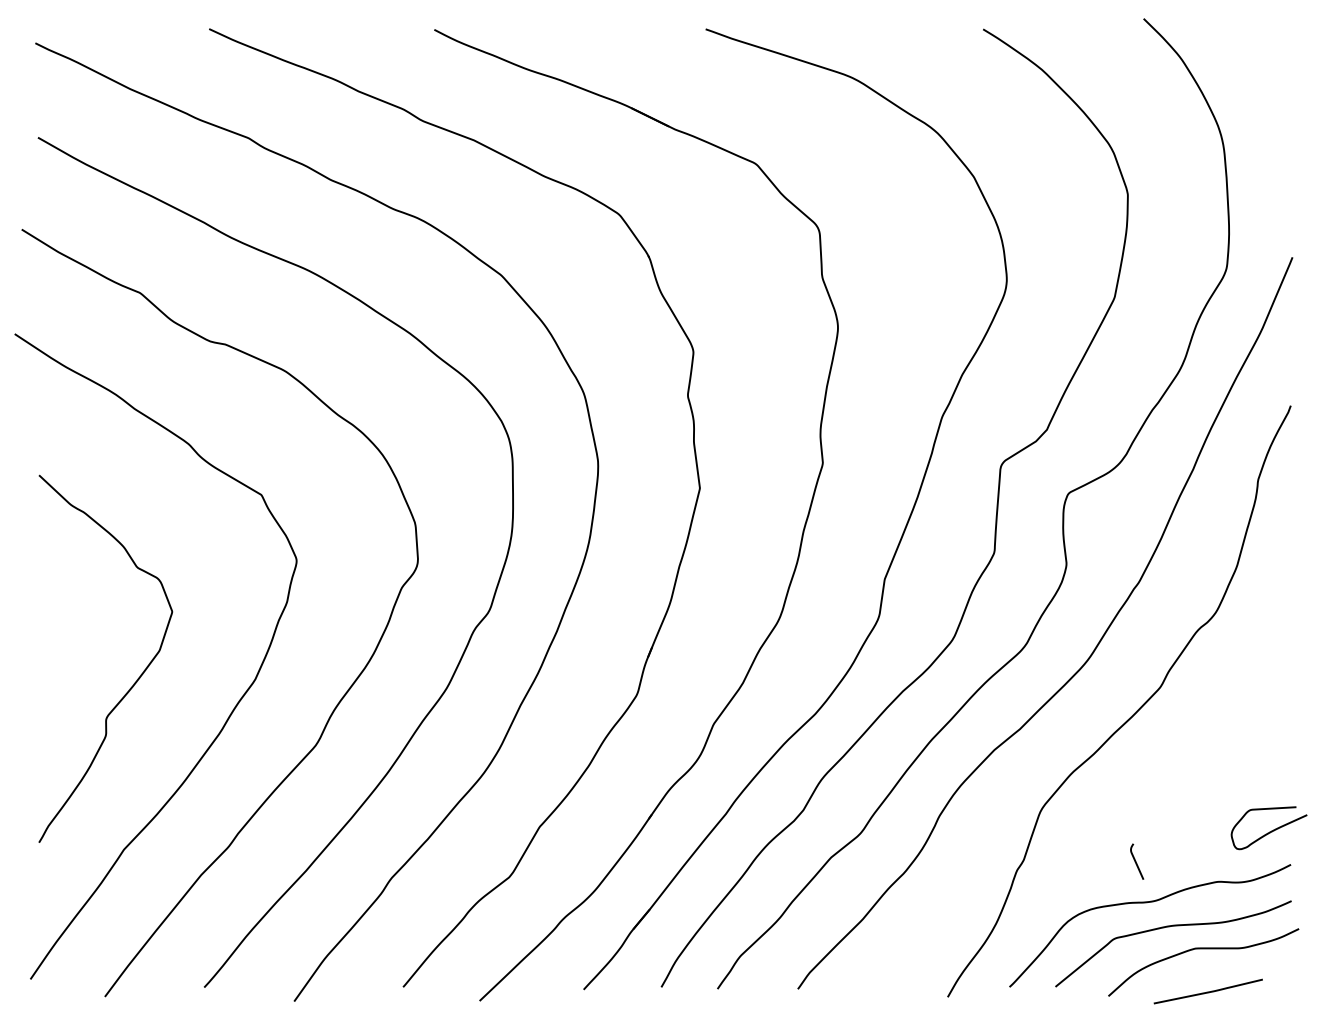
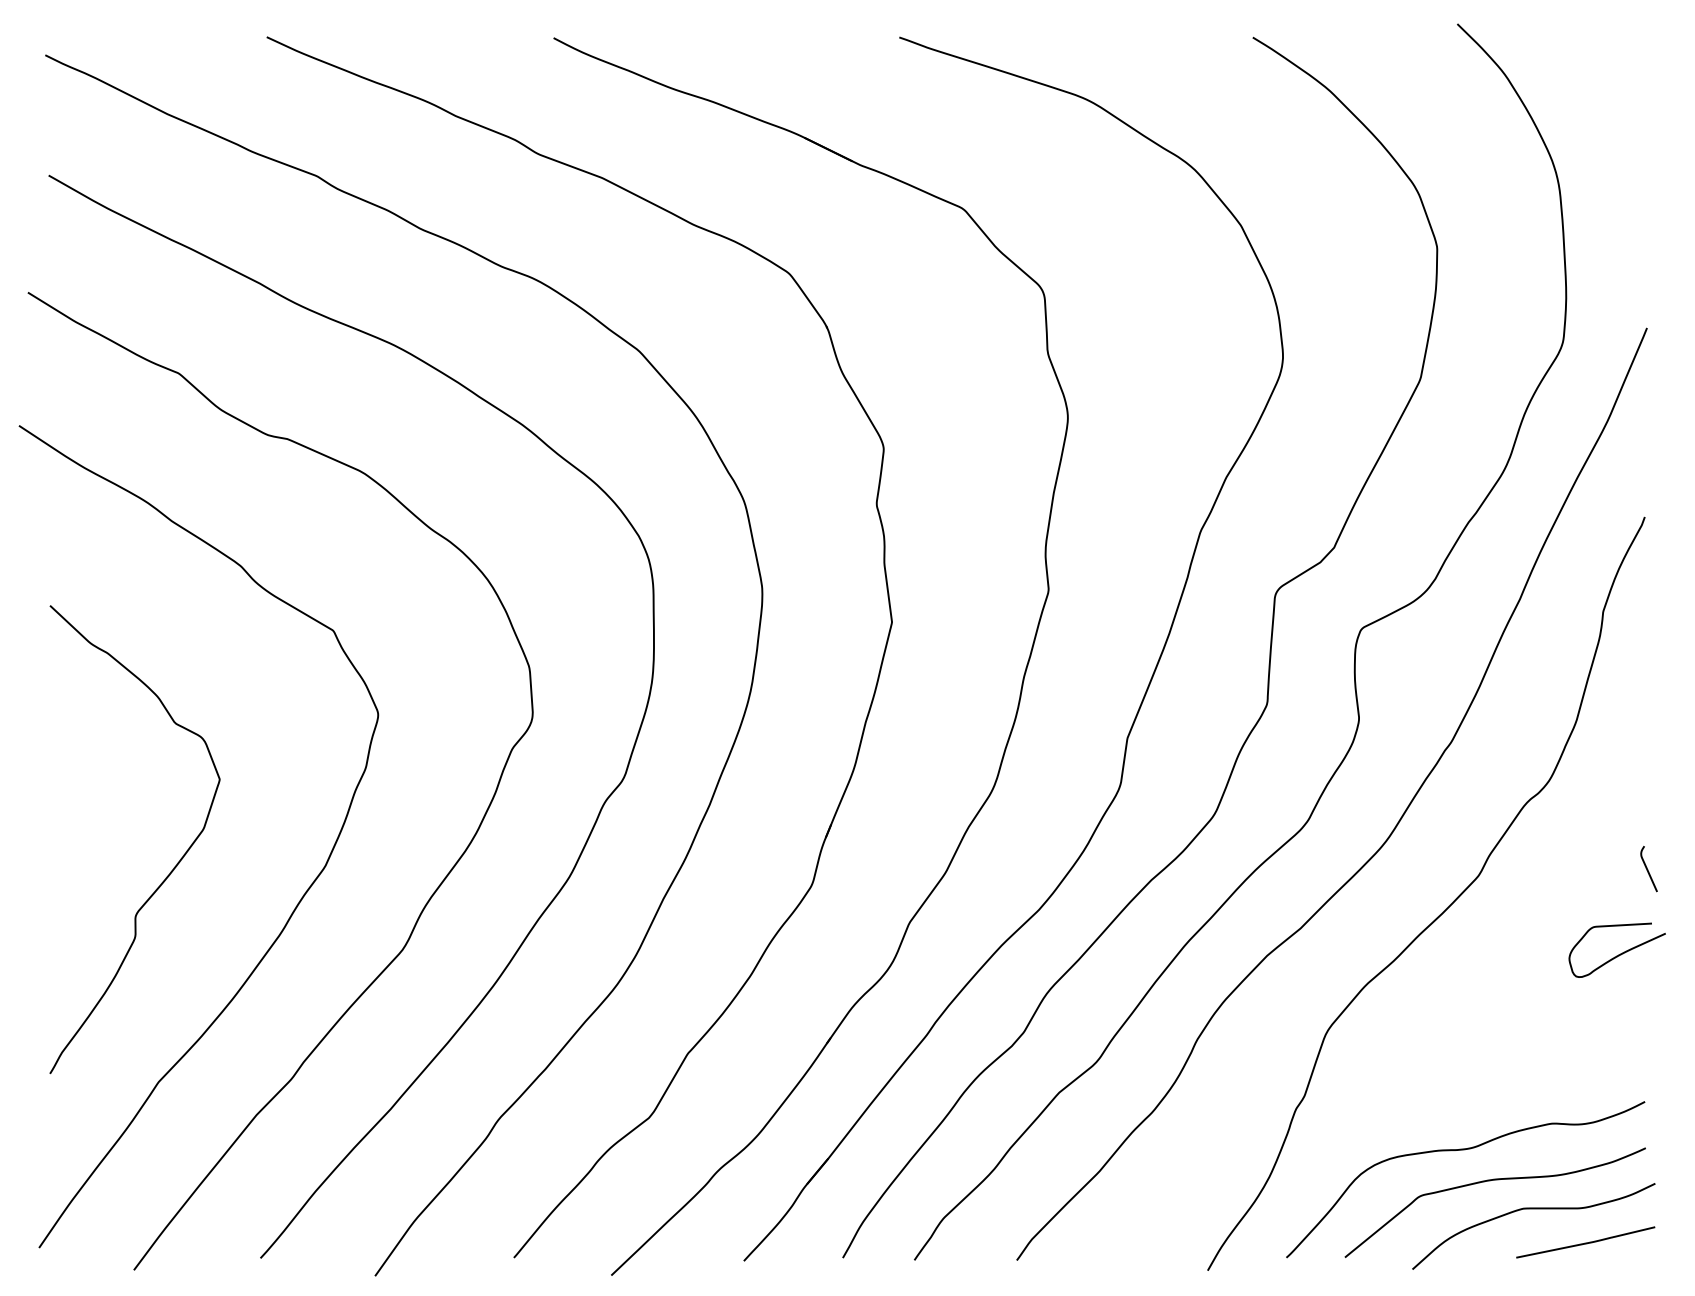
curve: (1270, 831) -> (1618, 954), moved
curve: (1136, 862) -> (1648, 869), moved
curve: (1208, 991) -> (1585, 1242), moved

